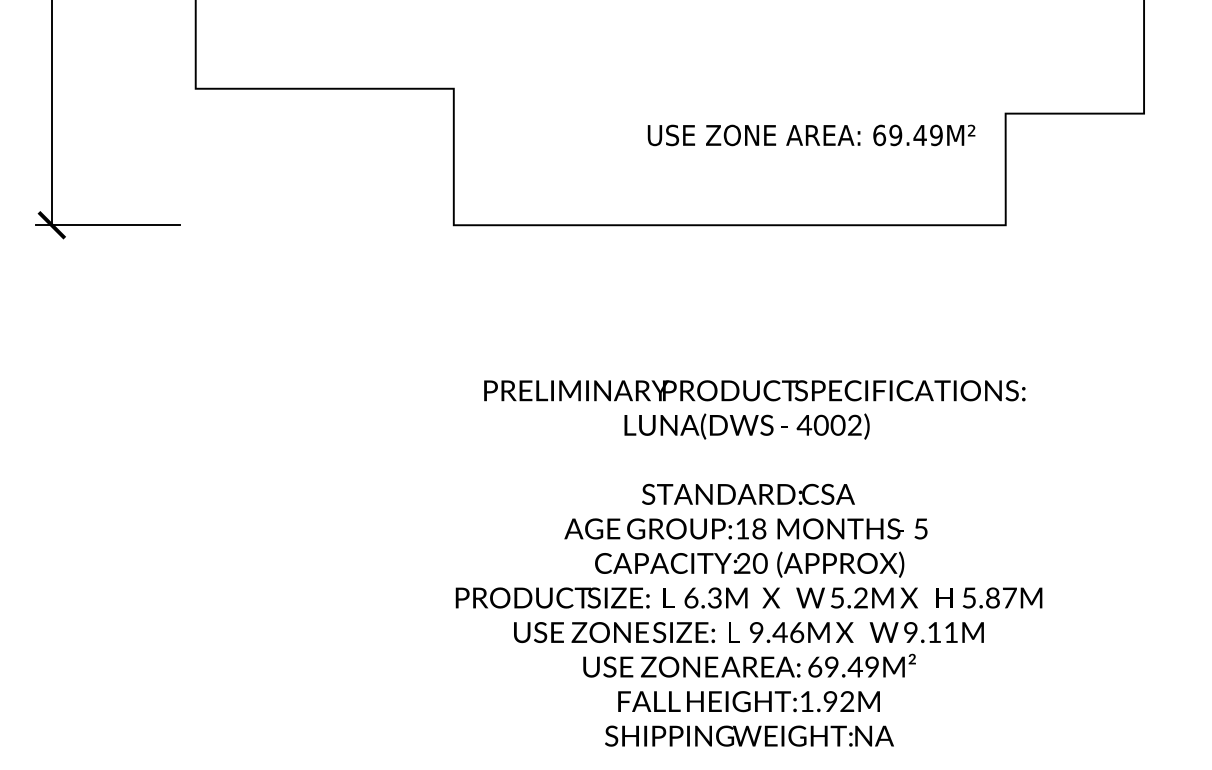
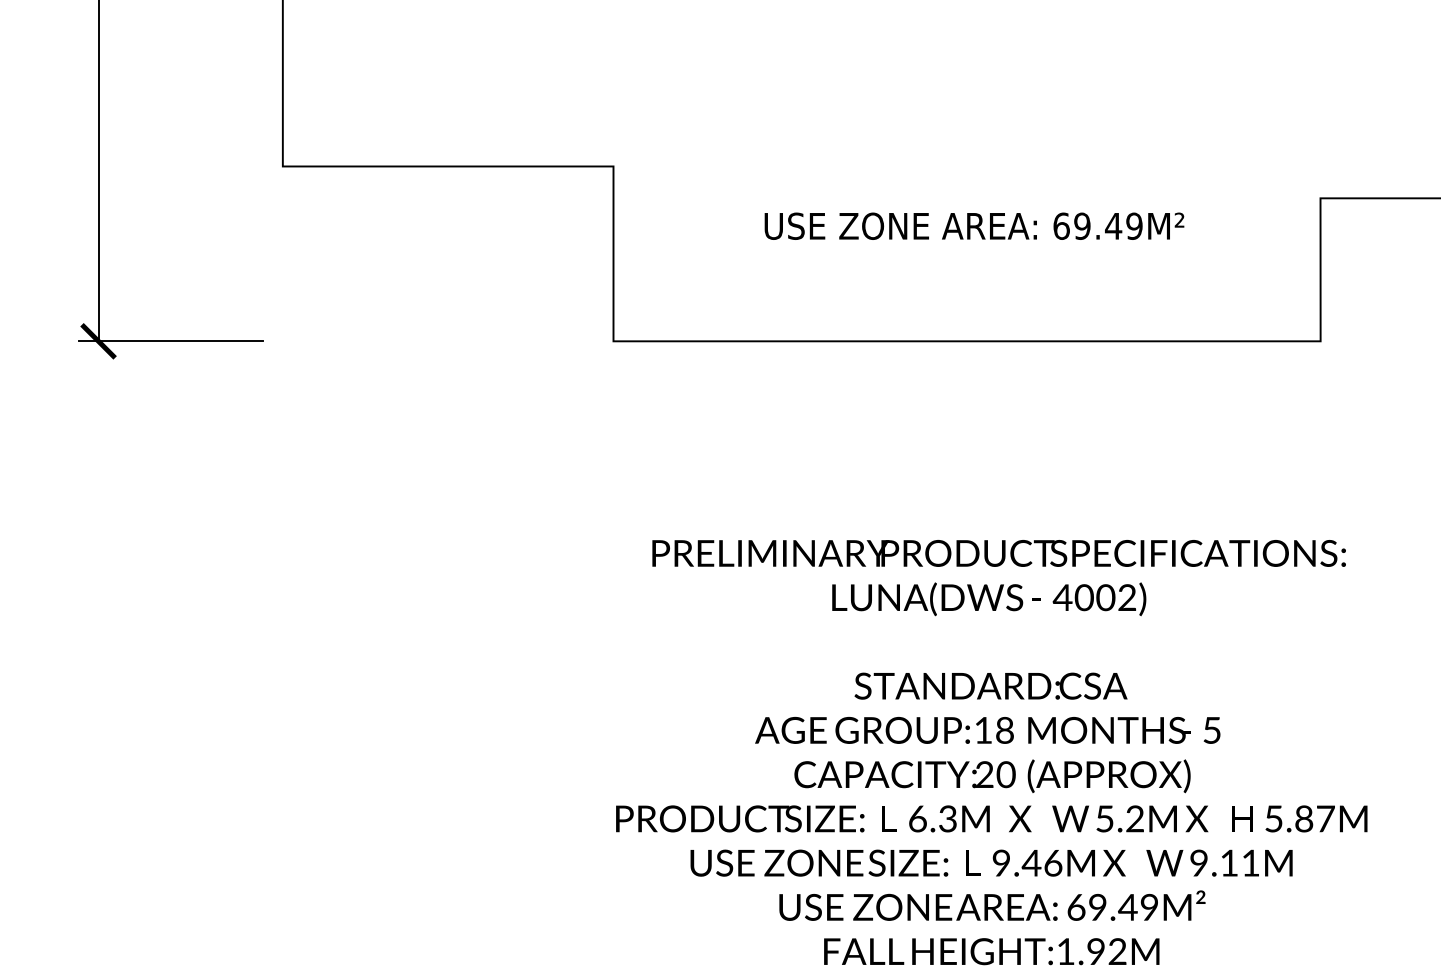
text: (811, 135) -> (974, 226), moved

